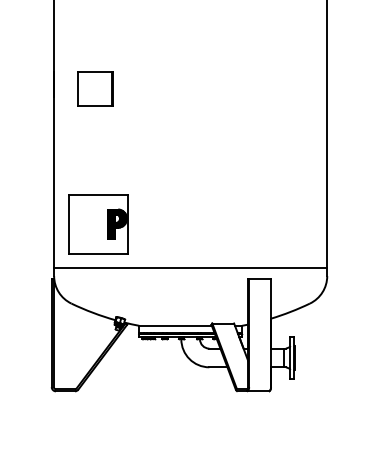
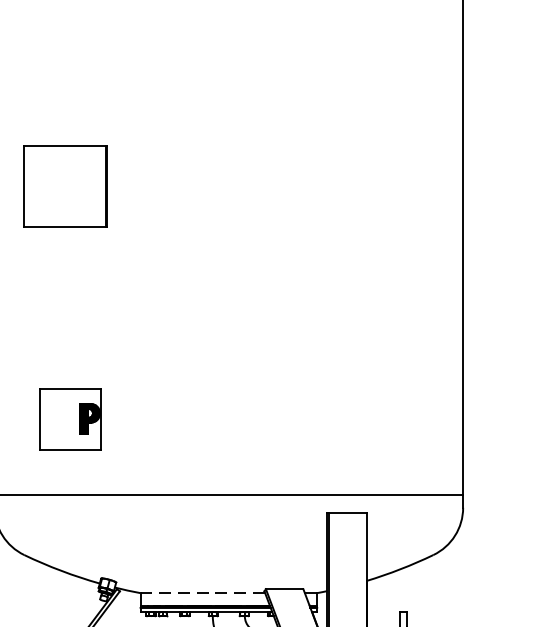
part: (95, 88) -> (65, 185), size x1.4
part: (98, 224) -> (70, 419), size x0.6
line: (175, 325) -> (202, 592), solid -> dashed

